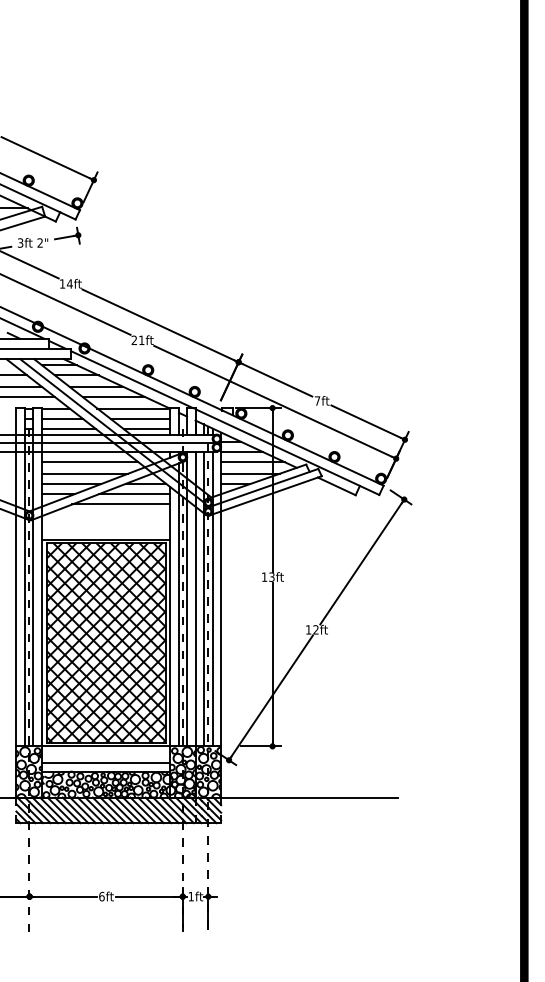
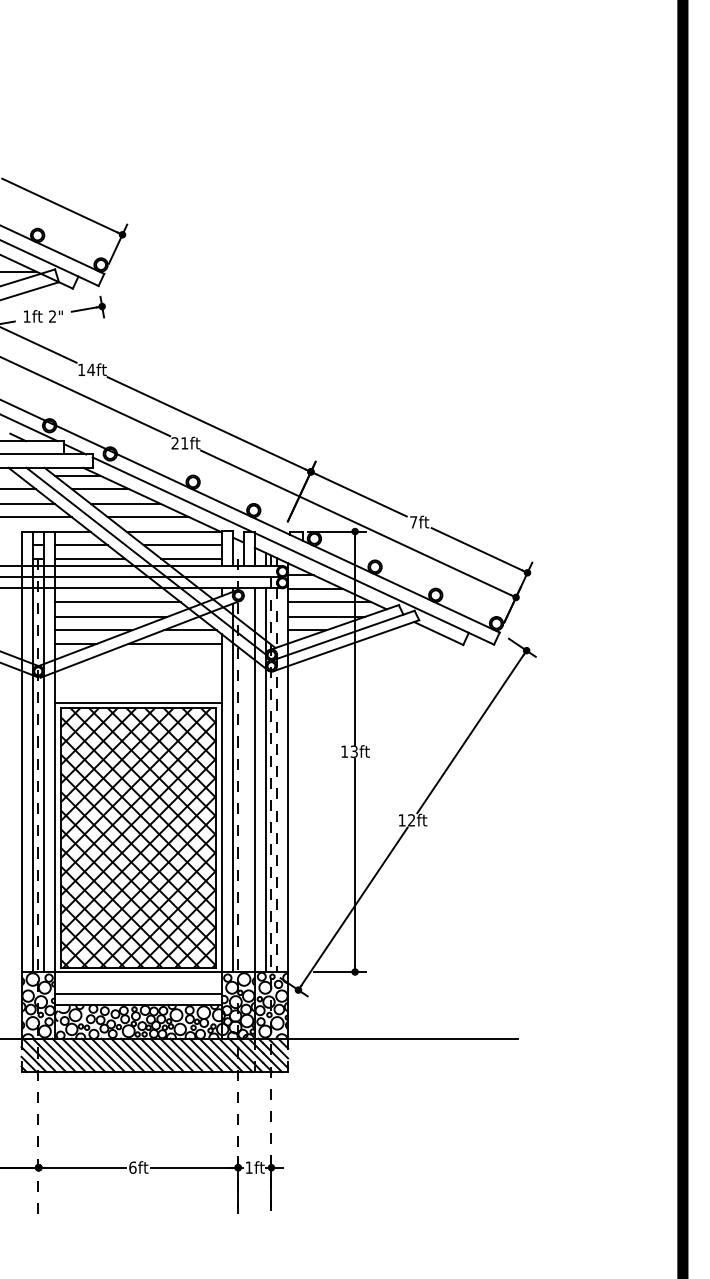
text: (20, 242) -> (26, 315), 3ft -> 1ft
line: (121, 504) -> (158, 657), removed
line: (187, 598) -> (244, 779), removed
line: (212, 599) -> (276, 780), solid -> dashed

